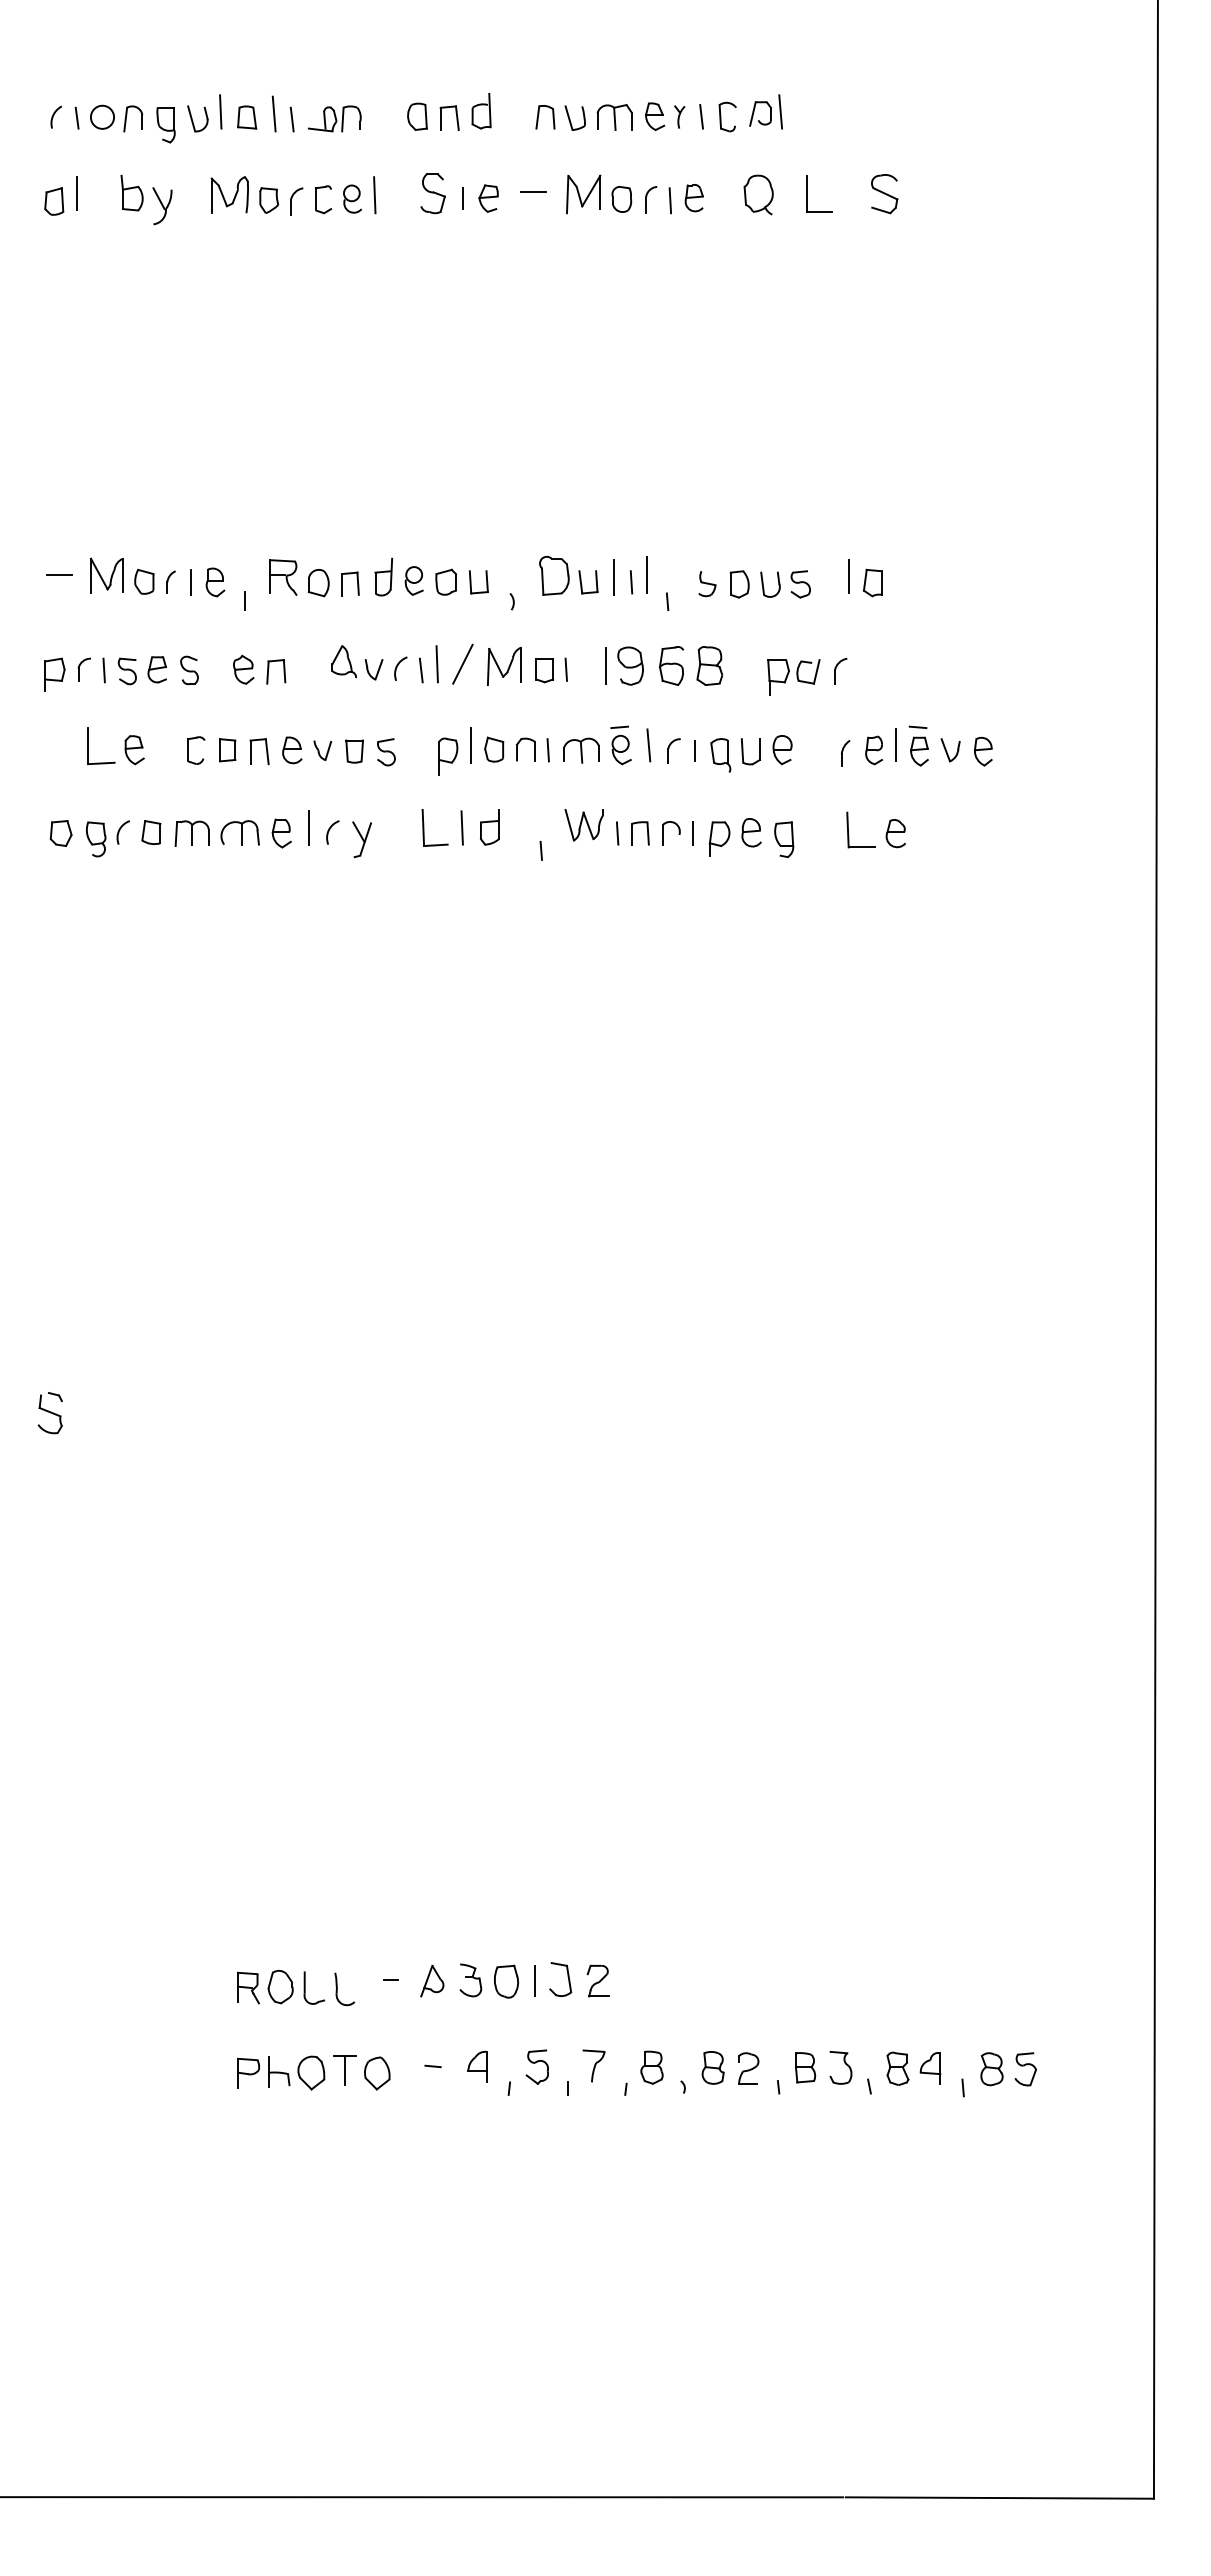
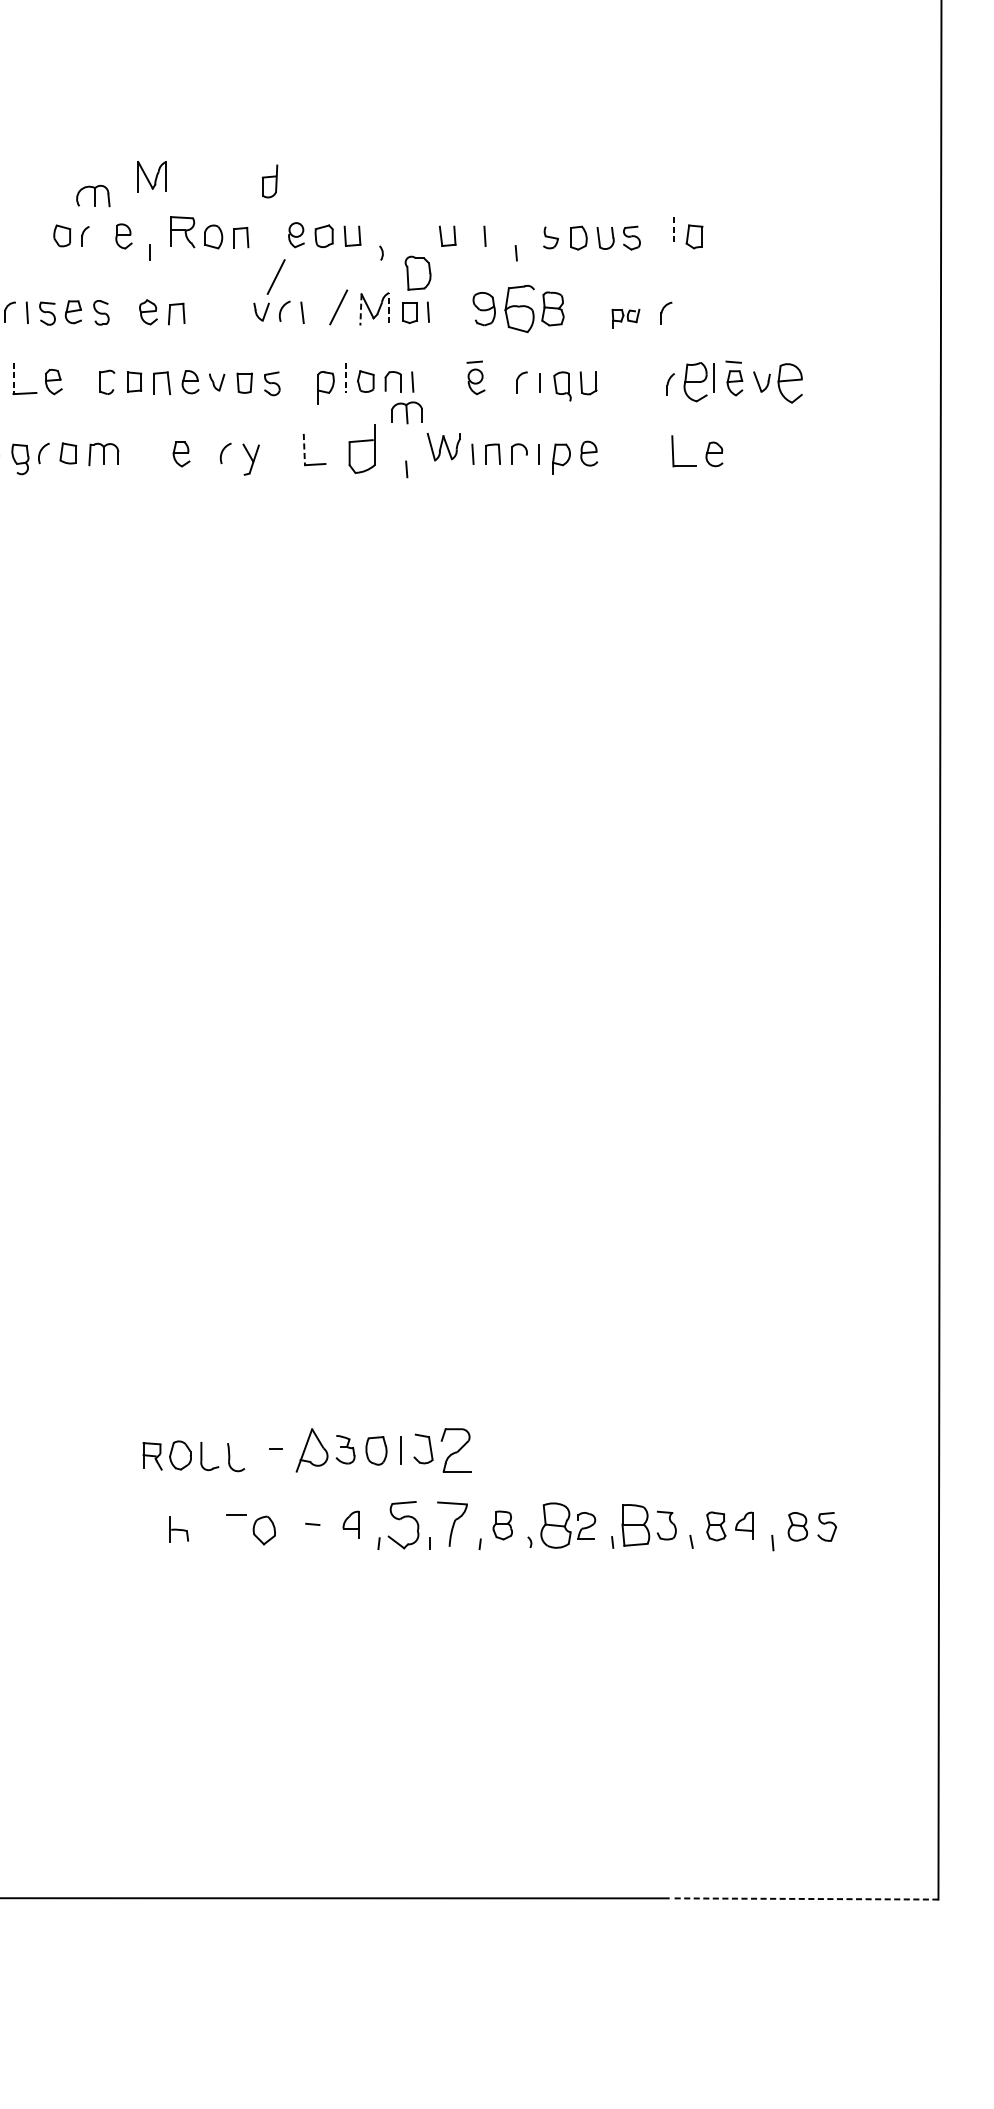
part: (106, 575) -> (151, 176), moved
part: (554, 575) -> (418, 272), moved
line: (647, 575) -> (498, 230), removed
part: (383, 576) -> (269, 180), moved
line: (848, 576) -> (673, 231), solid -> dashed
line: (614, 577) -> (470, 232), removed
line: (190, 581) -> (102, 235), removed
line: (390, 628) -> (275, 276), added
part: (343, 661) -> (235, 305), removed
line: (436, 664) -> (315, 307), removed
line: (521, 664) -> (389, 307), solid -> dashed
line: (605, 665) -> (462, 308), removed
part: (671, 665) -> (519, 308), size x1.4
line: (488, 667) -> (360, 310), solid -> dashed
part: (793, 677) -> (625, 318), size x0.6
line: (471, 745) -> (346, 377), solid -> dashed
line: (648, 745) -> (499, 377), removed
line: (88, 746) -> (13, 378), solid -> dashed
part: (581, 750) -> (406, 412), moved
part: (782, 750) -> (616, 382), removed
part: (873, 750) -> (695, 382), size x1.6
part: (983, 751) -> (790, 383), size x1.6
line: (308, 827) -> (204, 449), removed
line: (461, 827) -> (337, 449), removed
part: (489, 827) -> (361, 449), size x1.6
line: (423, 828) -> (304, 449), solid -> dashed
part: (239, 832) -> (92, 195), moved
part: (784, 839) -> (617, 459), removed
part: (432, 1980) -> (312, 1449), size x1.6
part: (597, 1980) -> (455, 1449), size x1.6
part: (593, 2065) -> (452, 1523), size x1.6
part: (536, 2066) -> (402, 1524), size x1.6
part: (712, 2067) -> (555, 1525), size x1.6
part: (805, 2067) -> (636, 1525), size x1.6
line: (344, 2071) -> (235, 1528), removed
part: (248, 2072) -> (152, 1529), removed
part: (311, 2072) -> (207, 1529), removed
line: (999, 2498) -> (804, 1899), solid -> dashed

